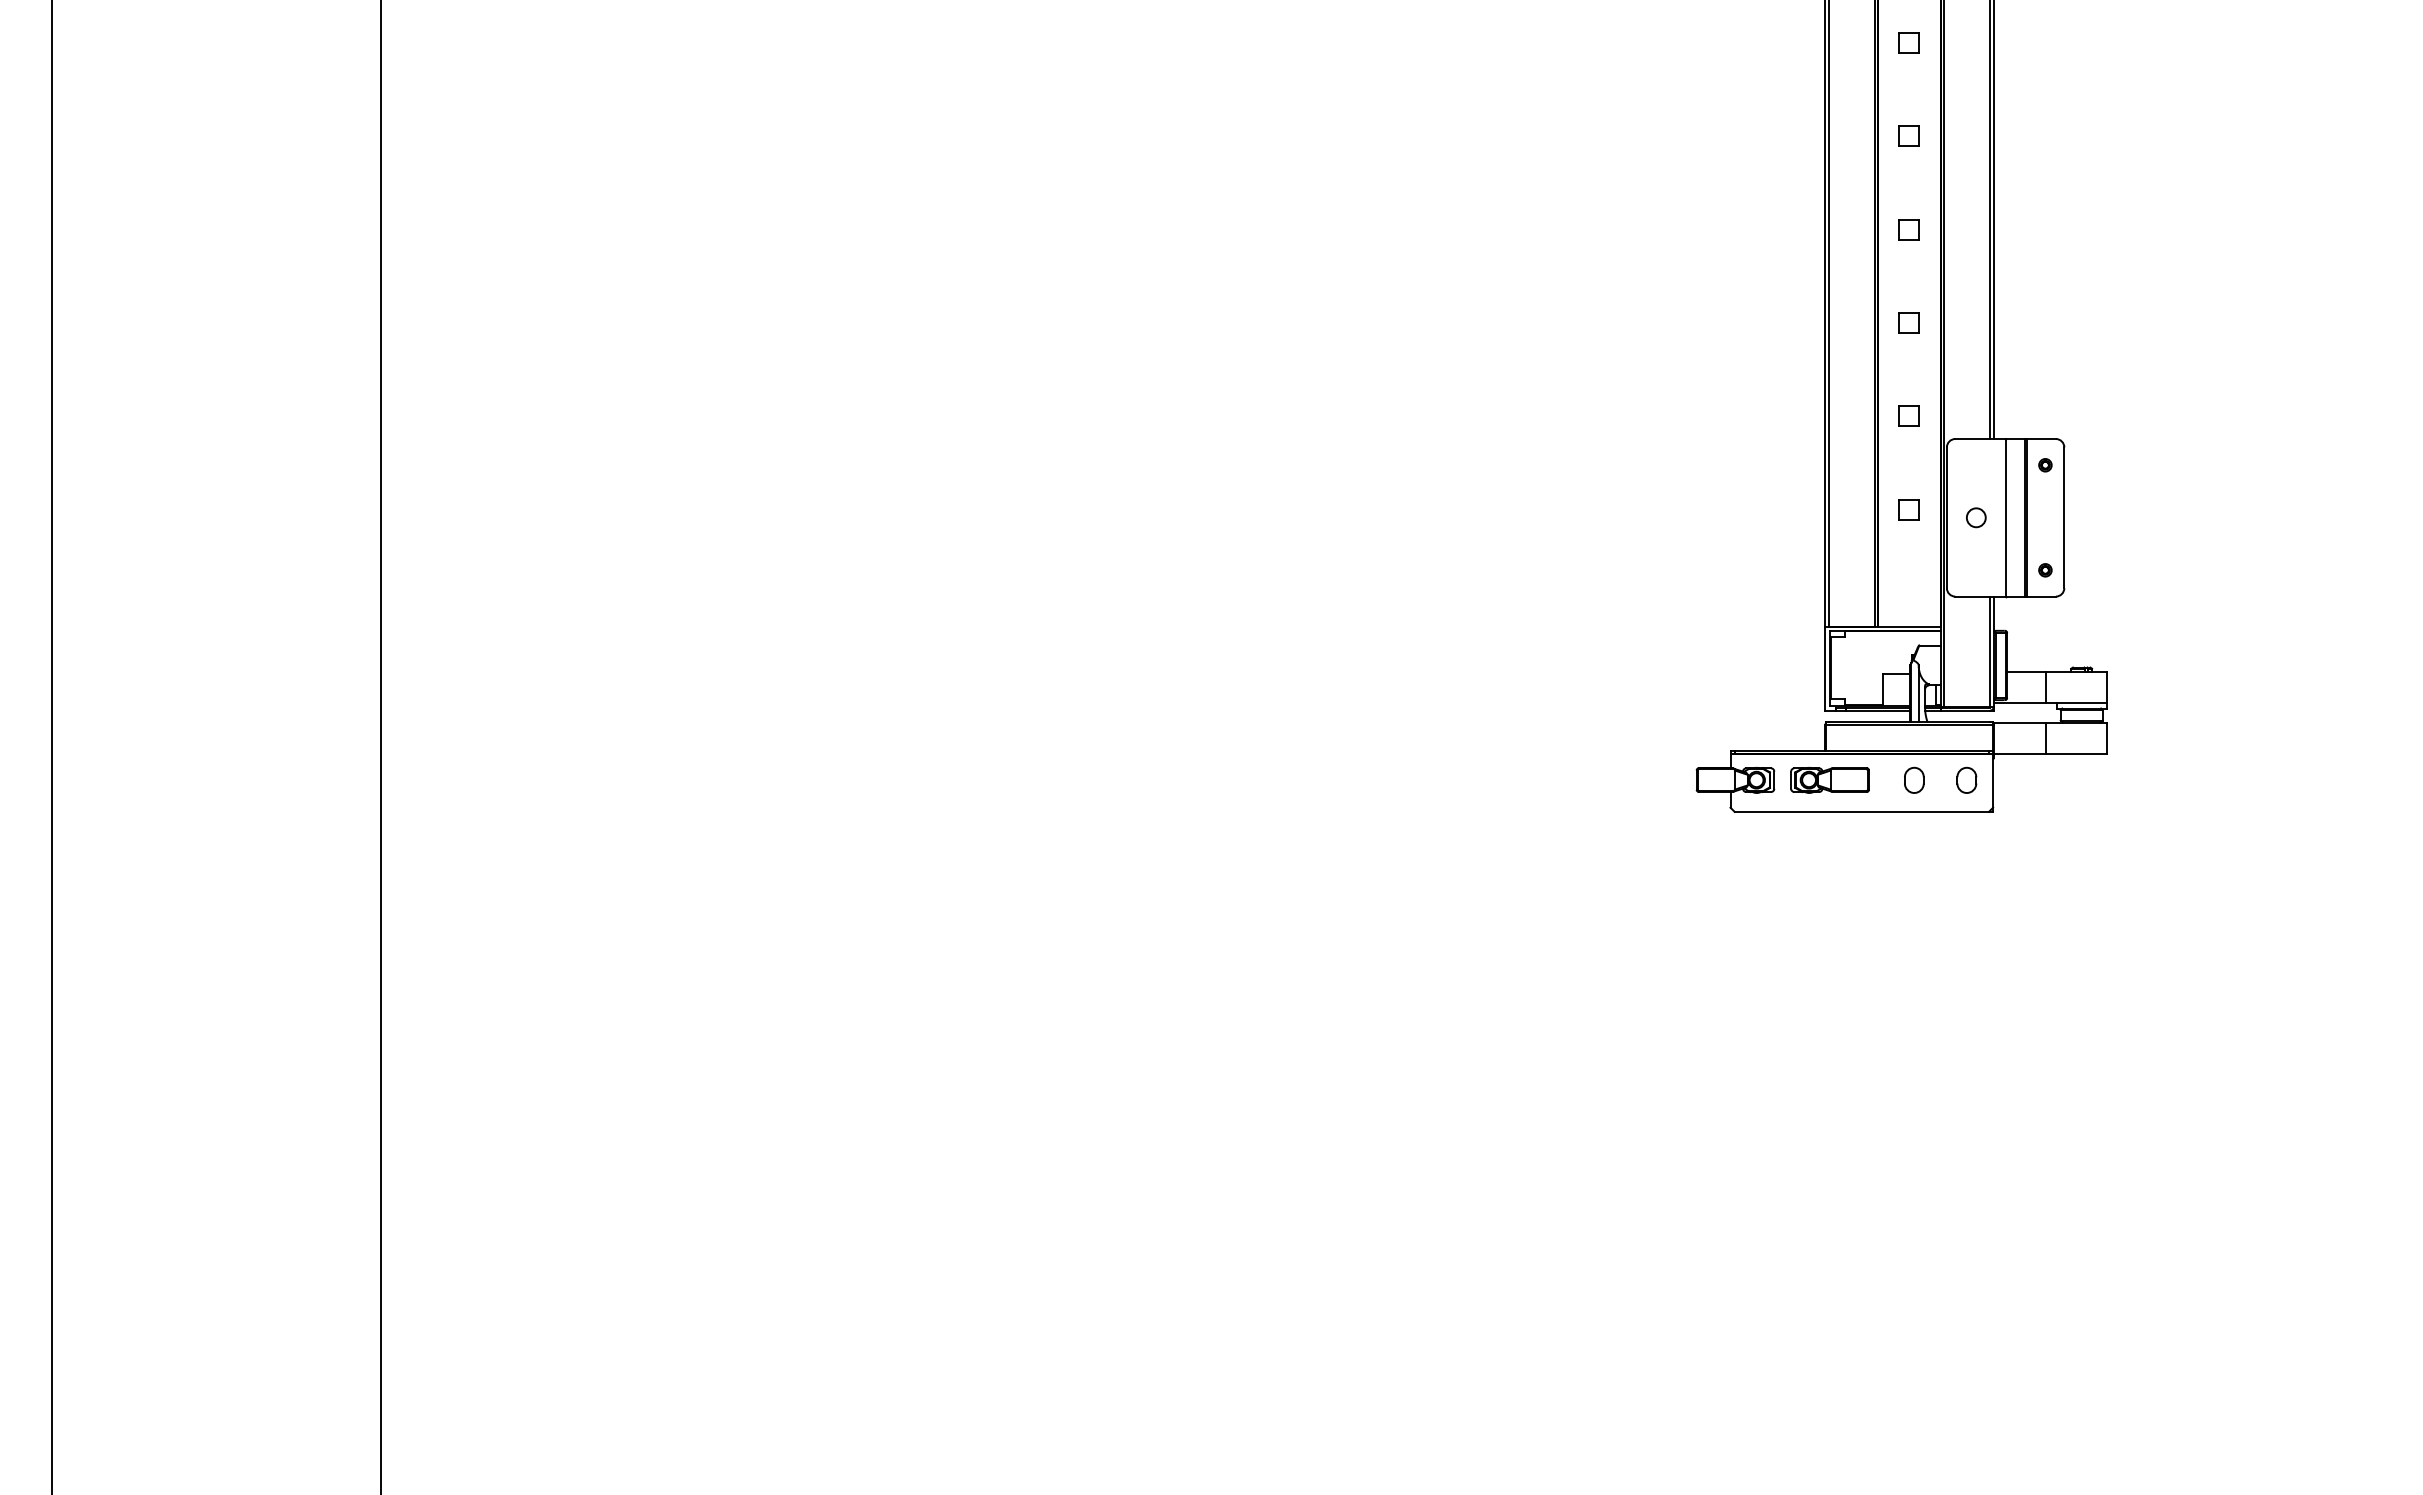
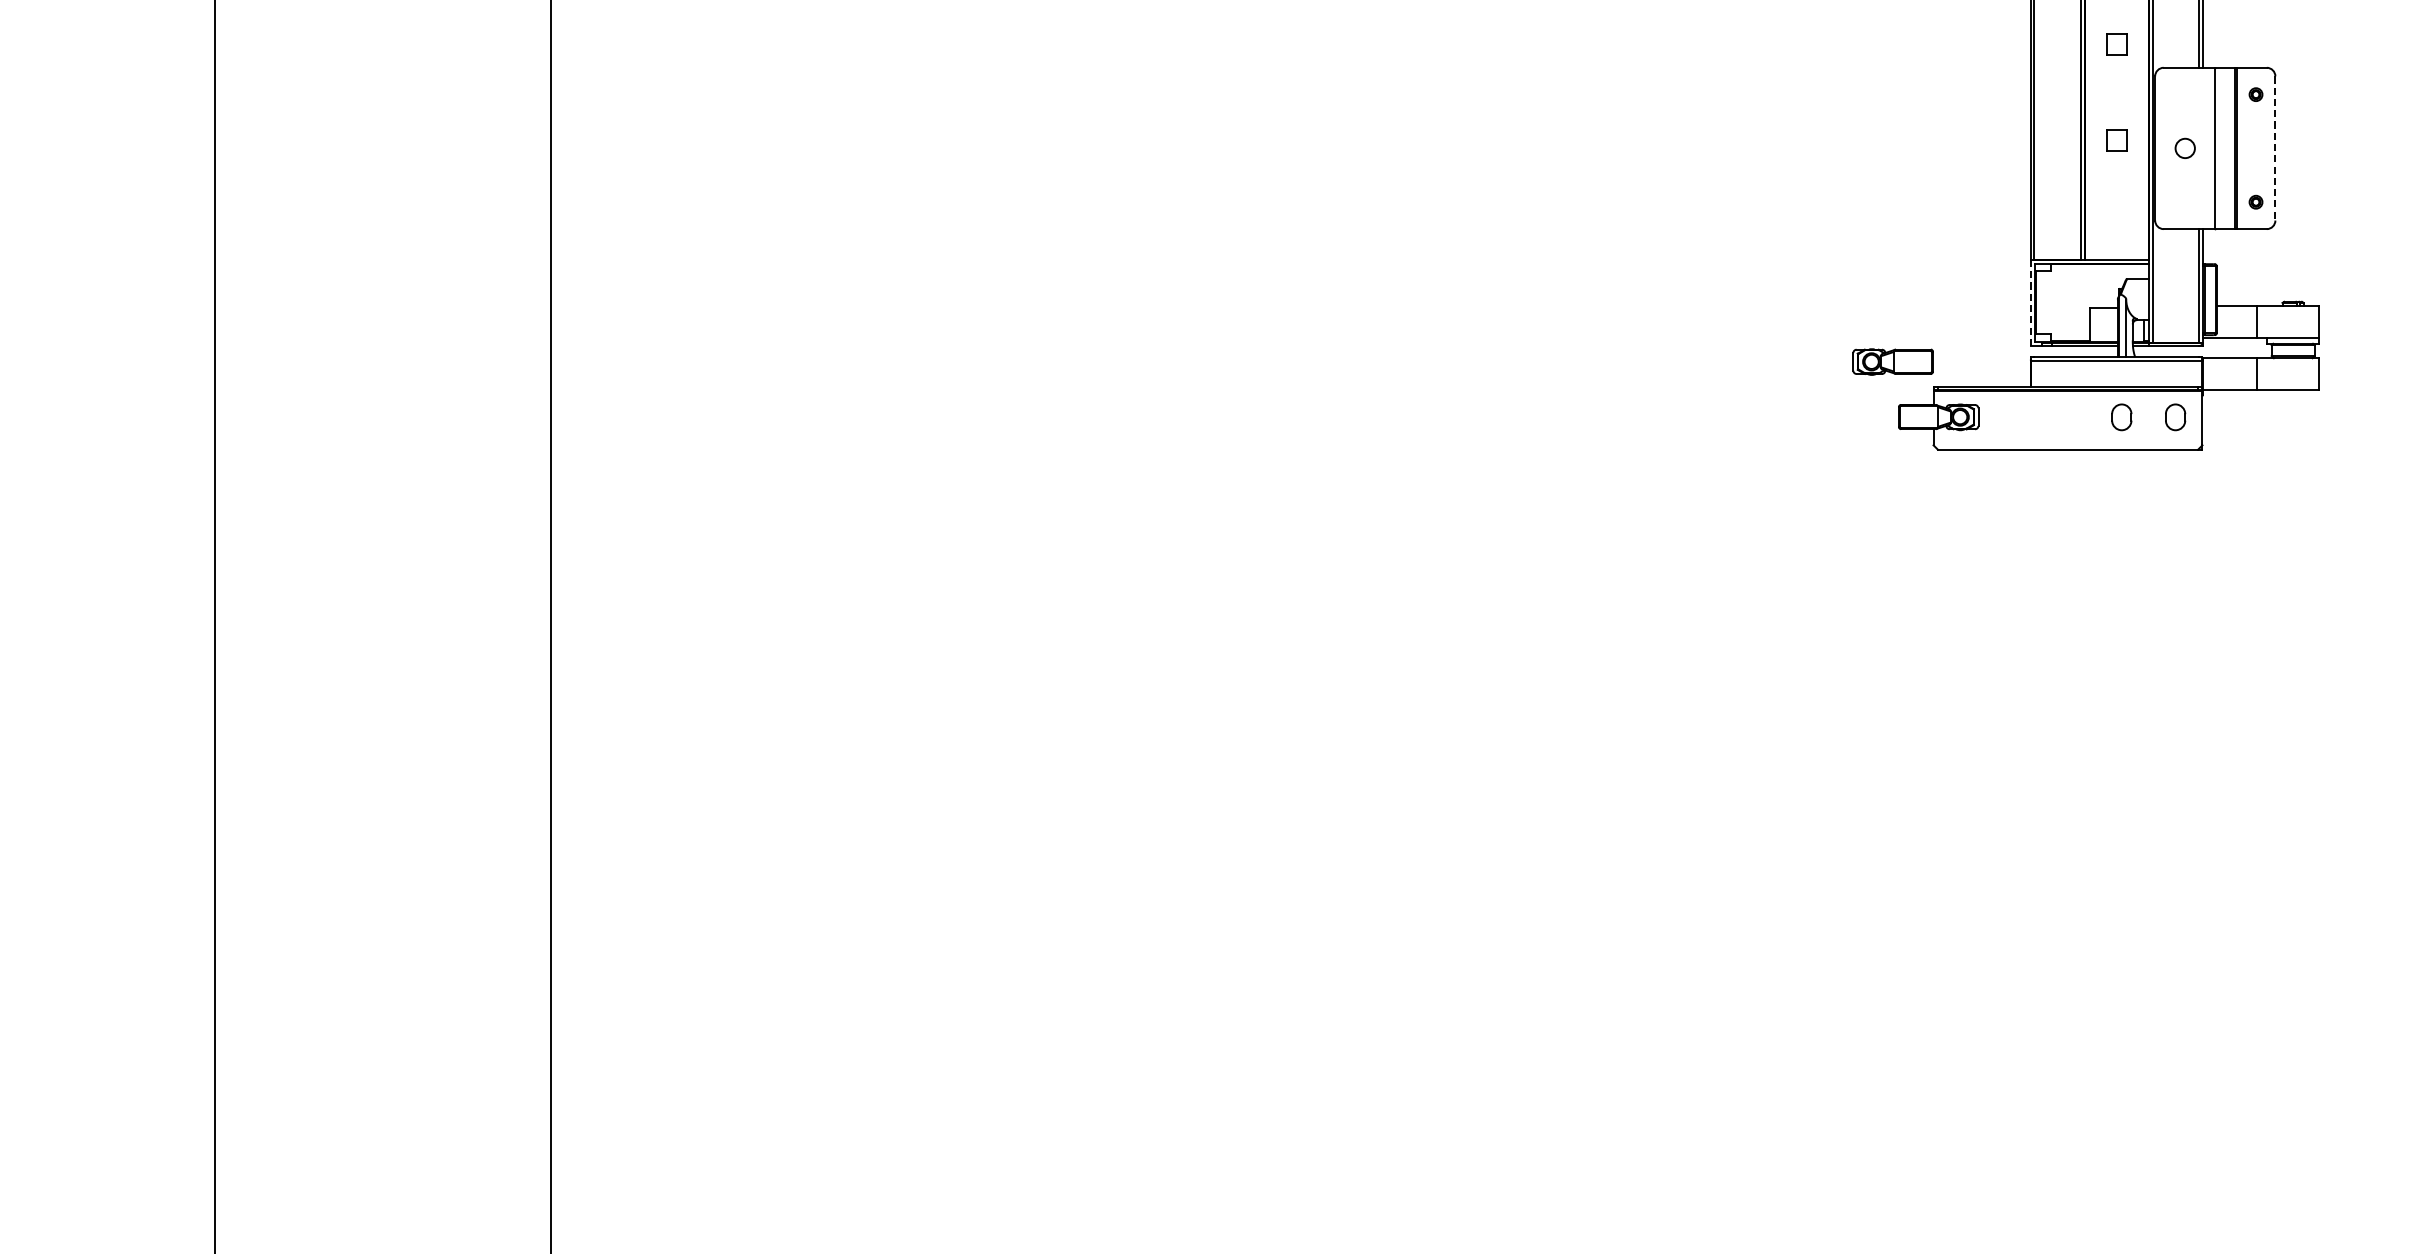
line: (2064, 518) -> (2275, 149), solid -> dashed
line: (1825, 668) -> (2030, 302), solid -> dashed
part: (1829, 780) -> (1892, 362), moved

